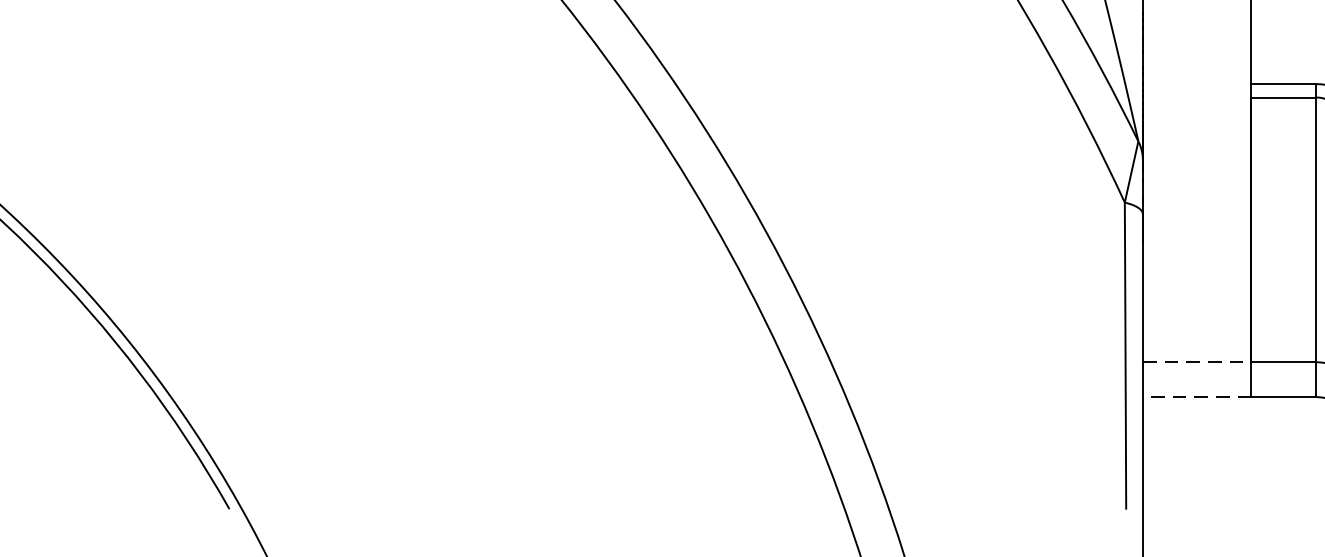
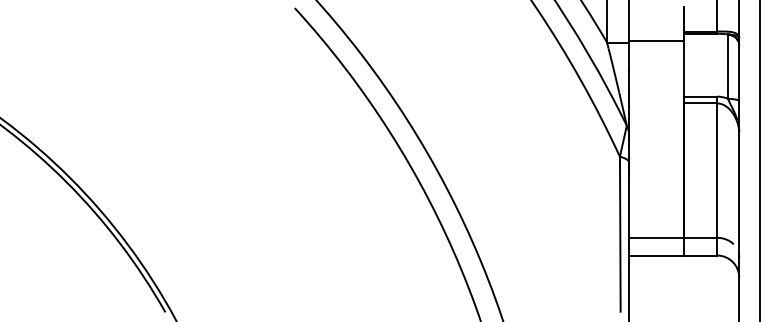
line: (1196, 361) -> (656, 237), dashed -> solid
line: (1196, 397) -> (656, 255), dashed -> solid

